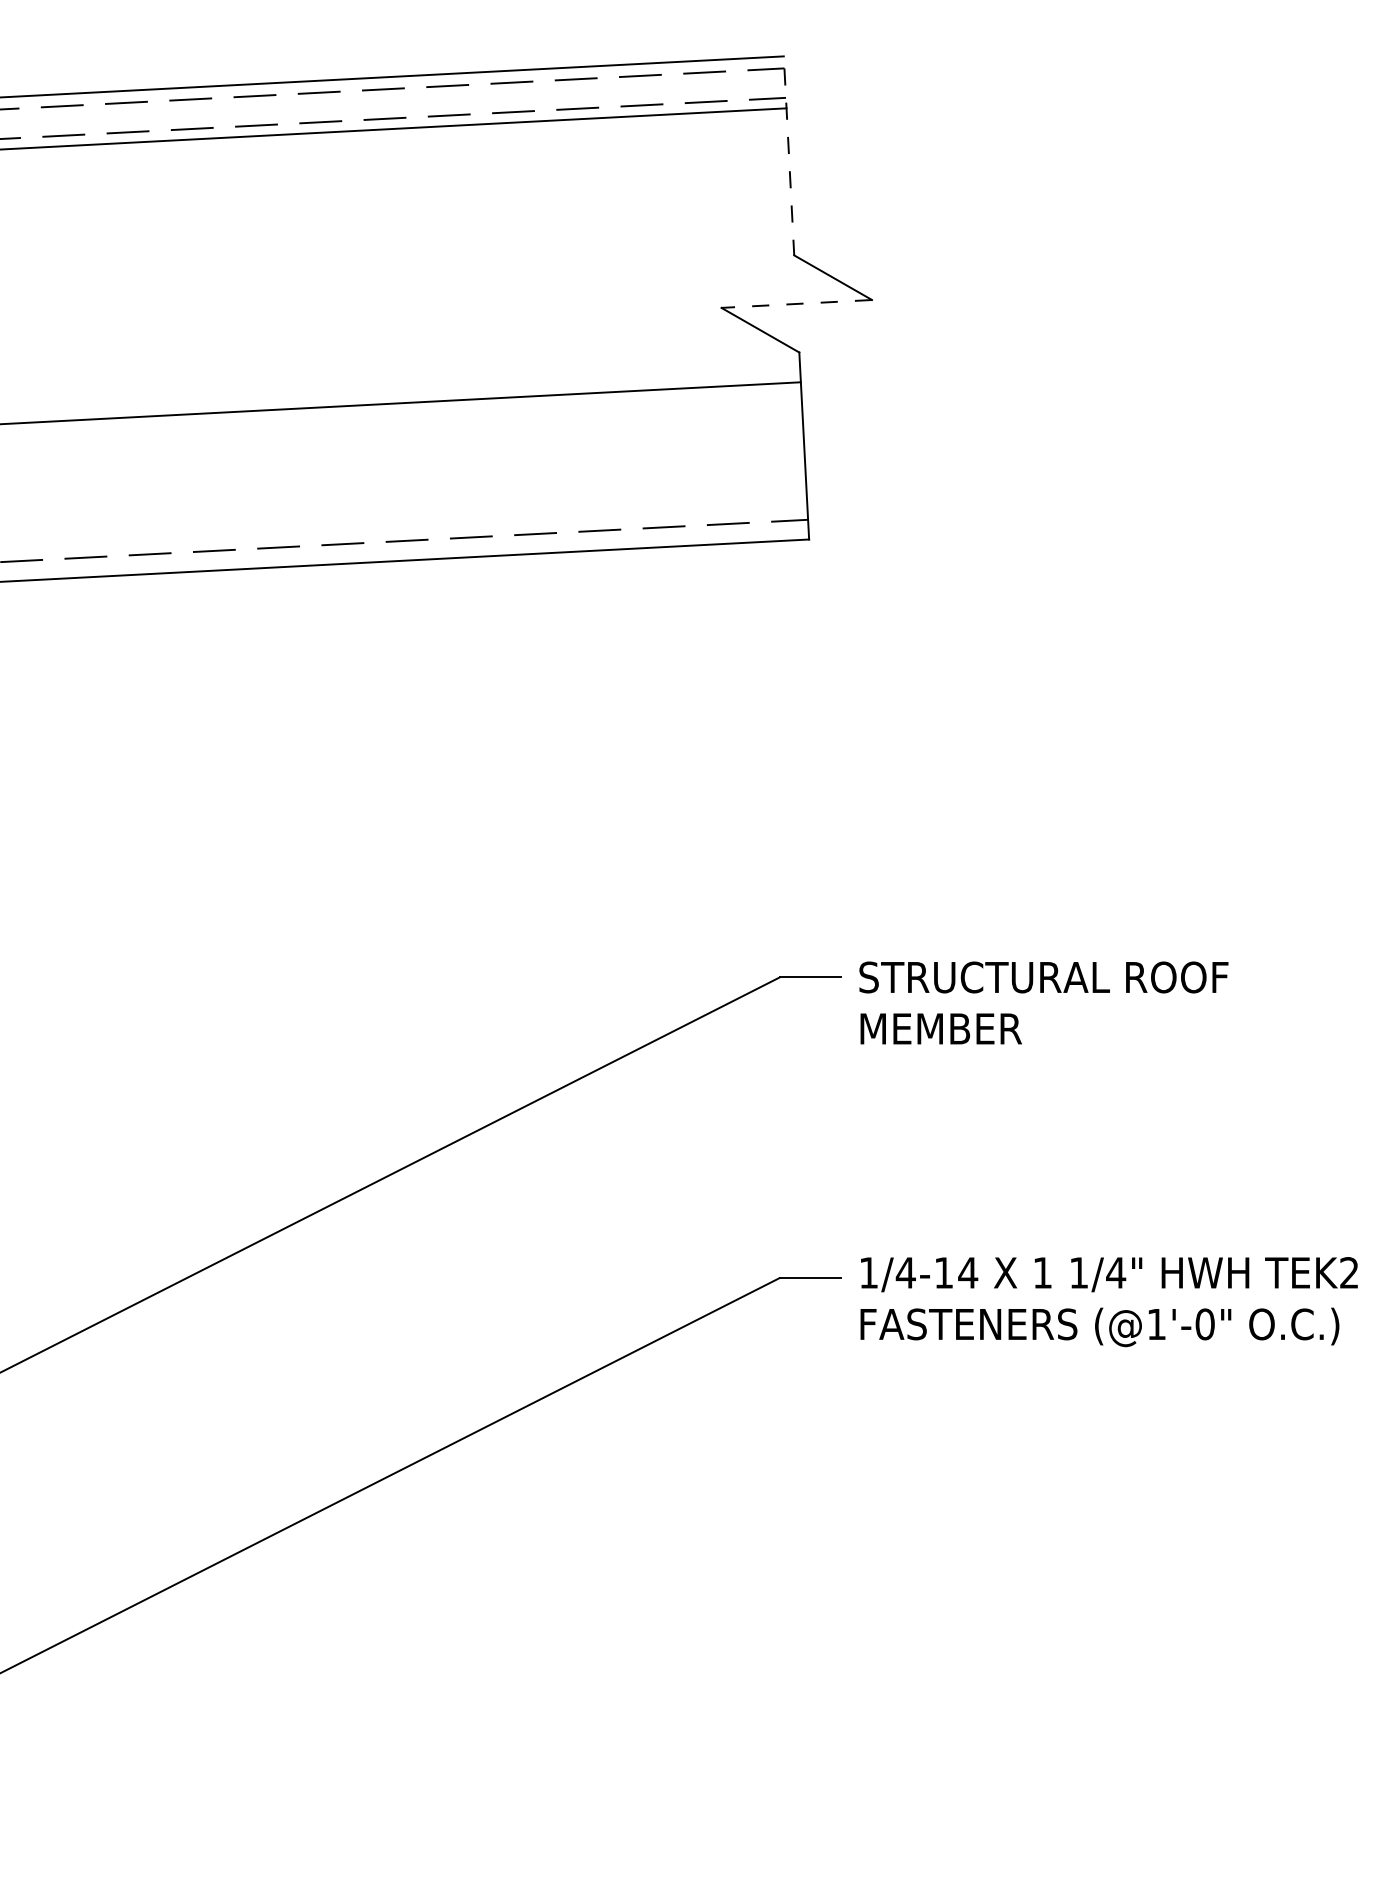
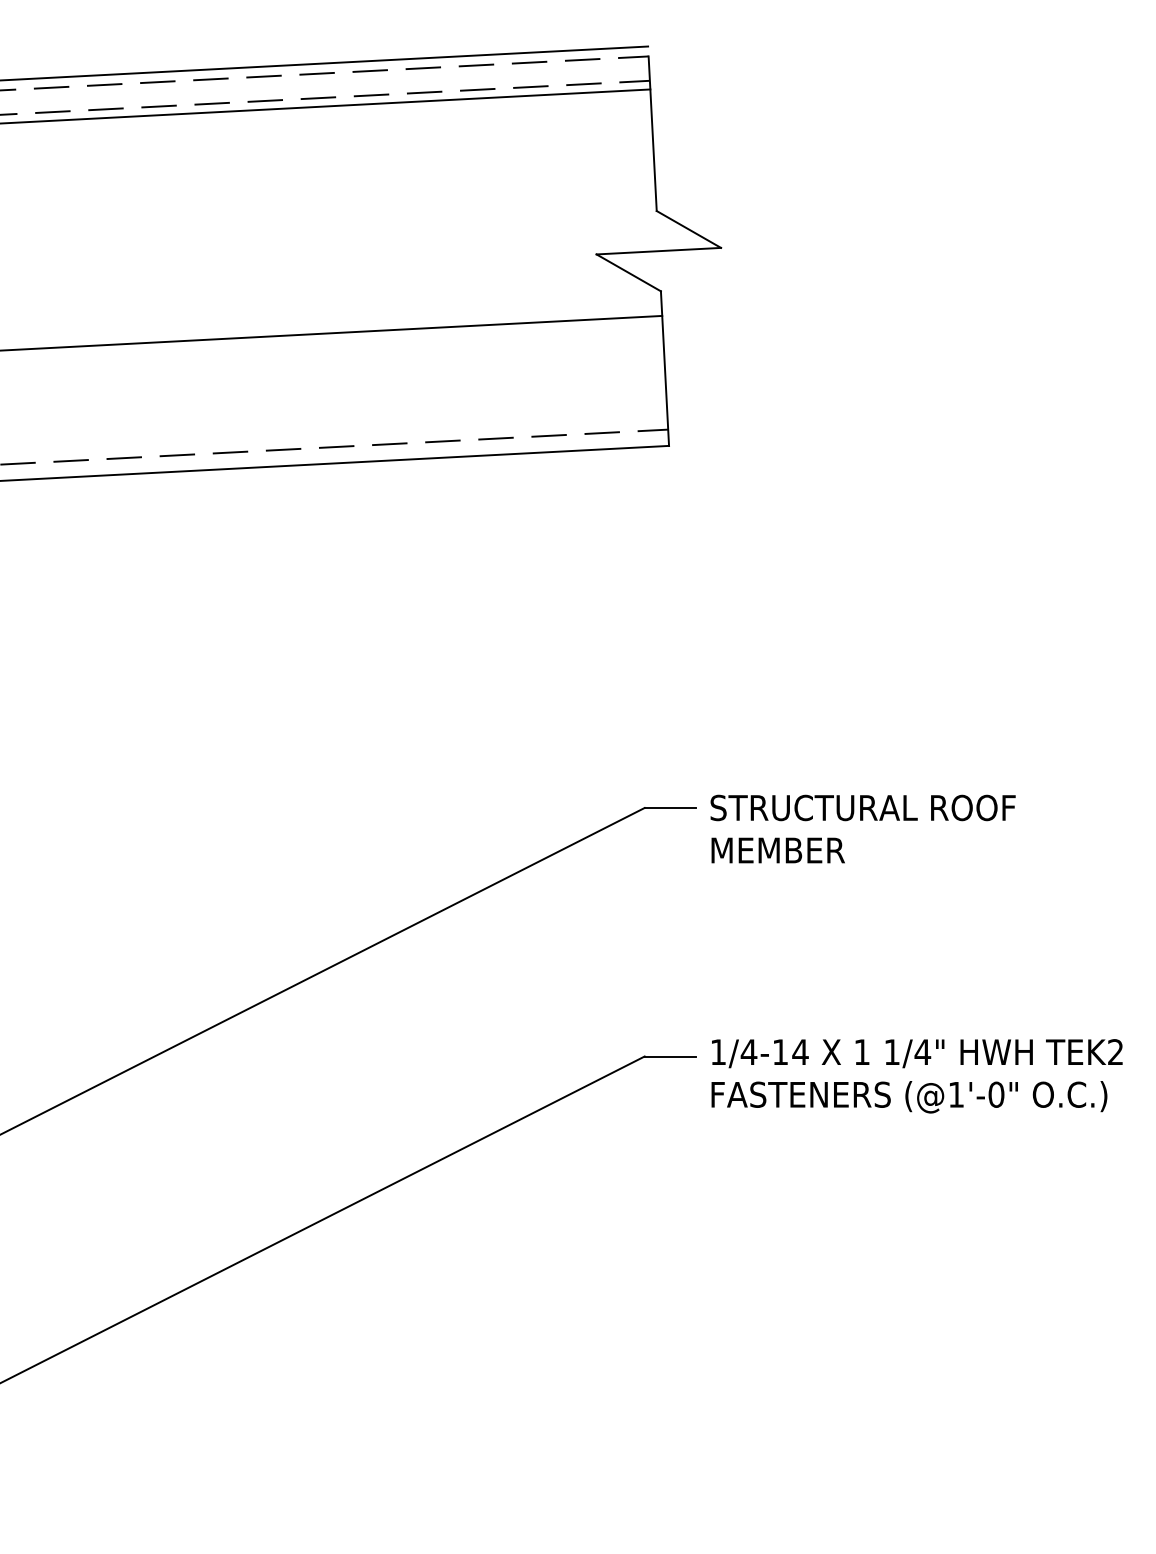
line: (789, 161) -> (652, 133), dashed -> solid
line: (796, 303) -> (658, 250), dashed -> solid

